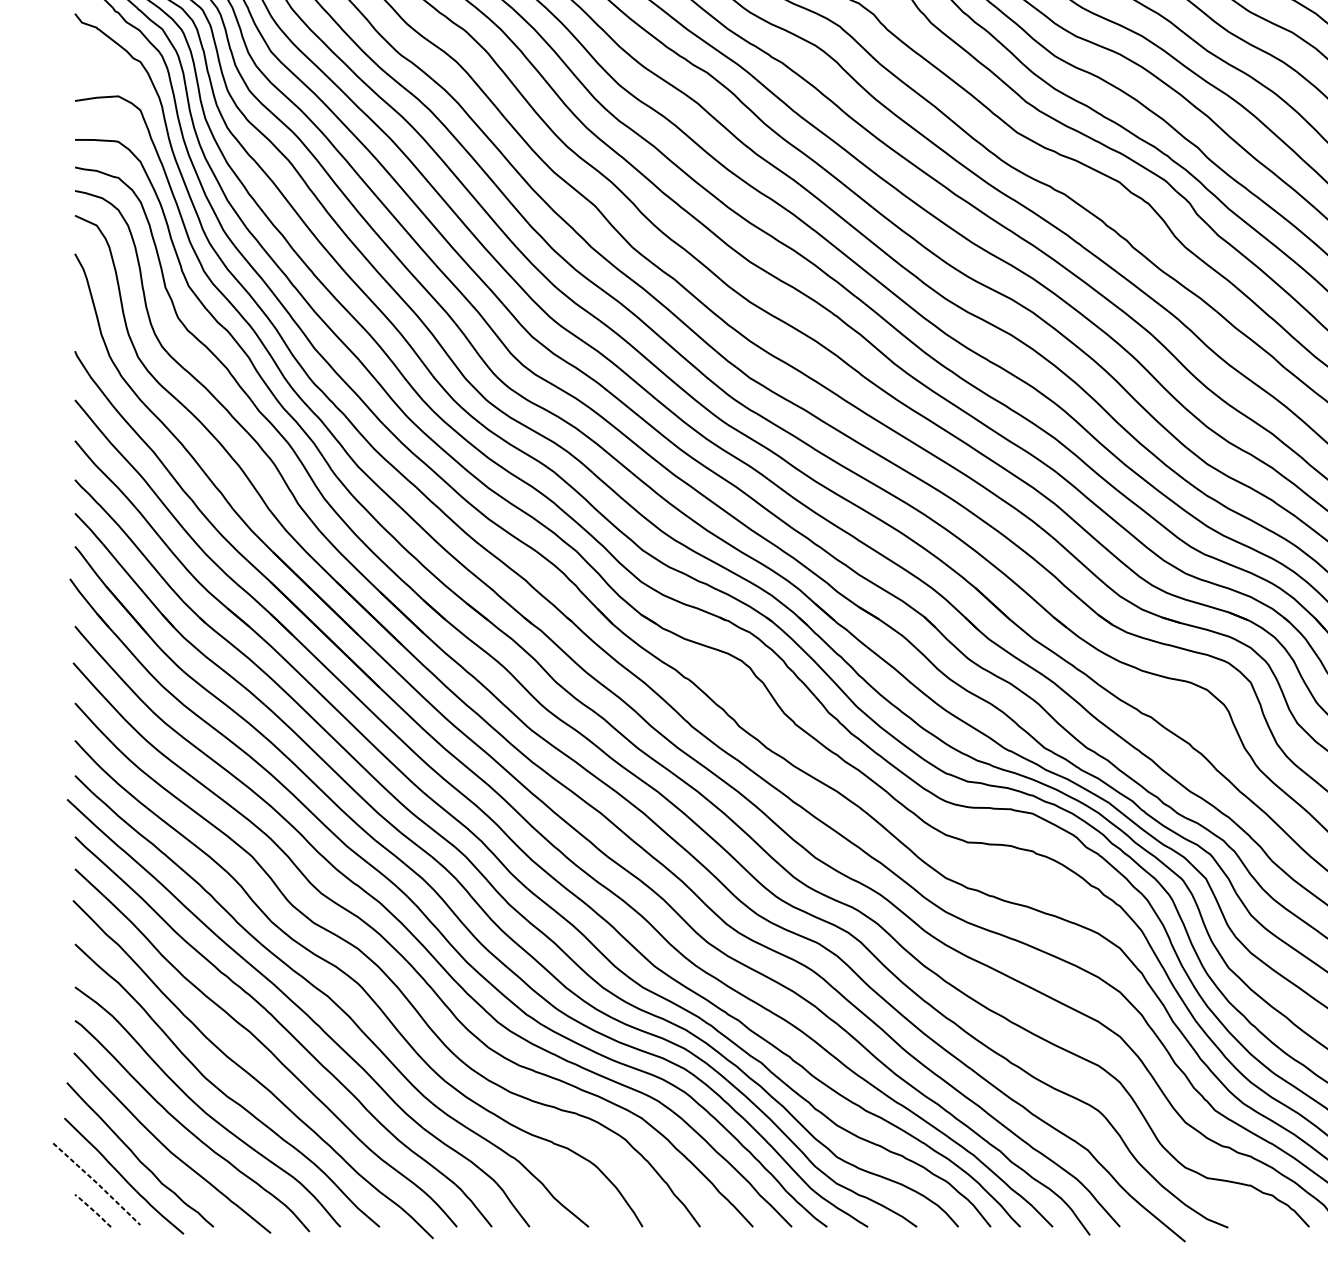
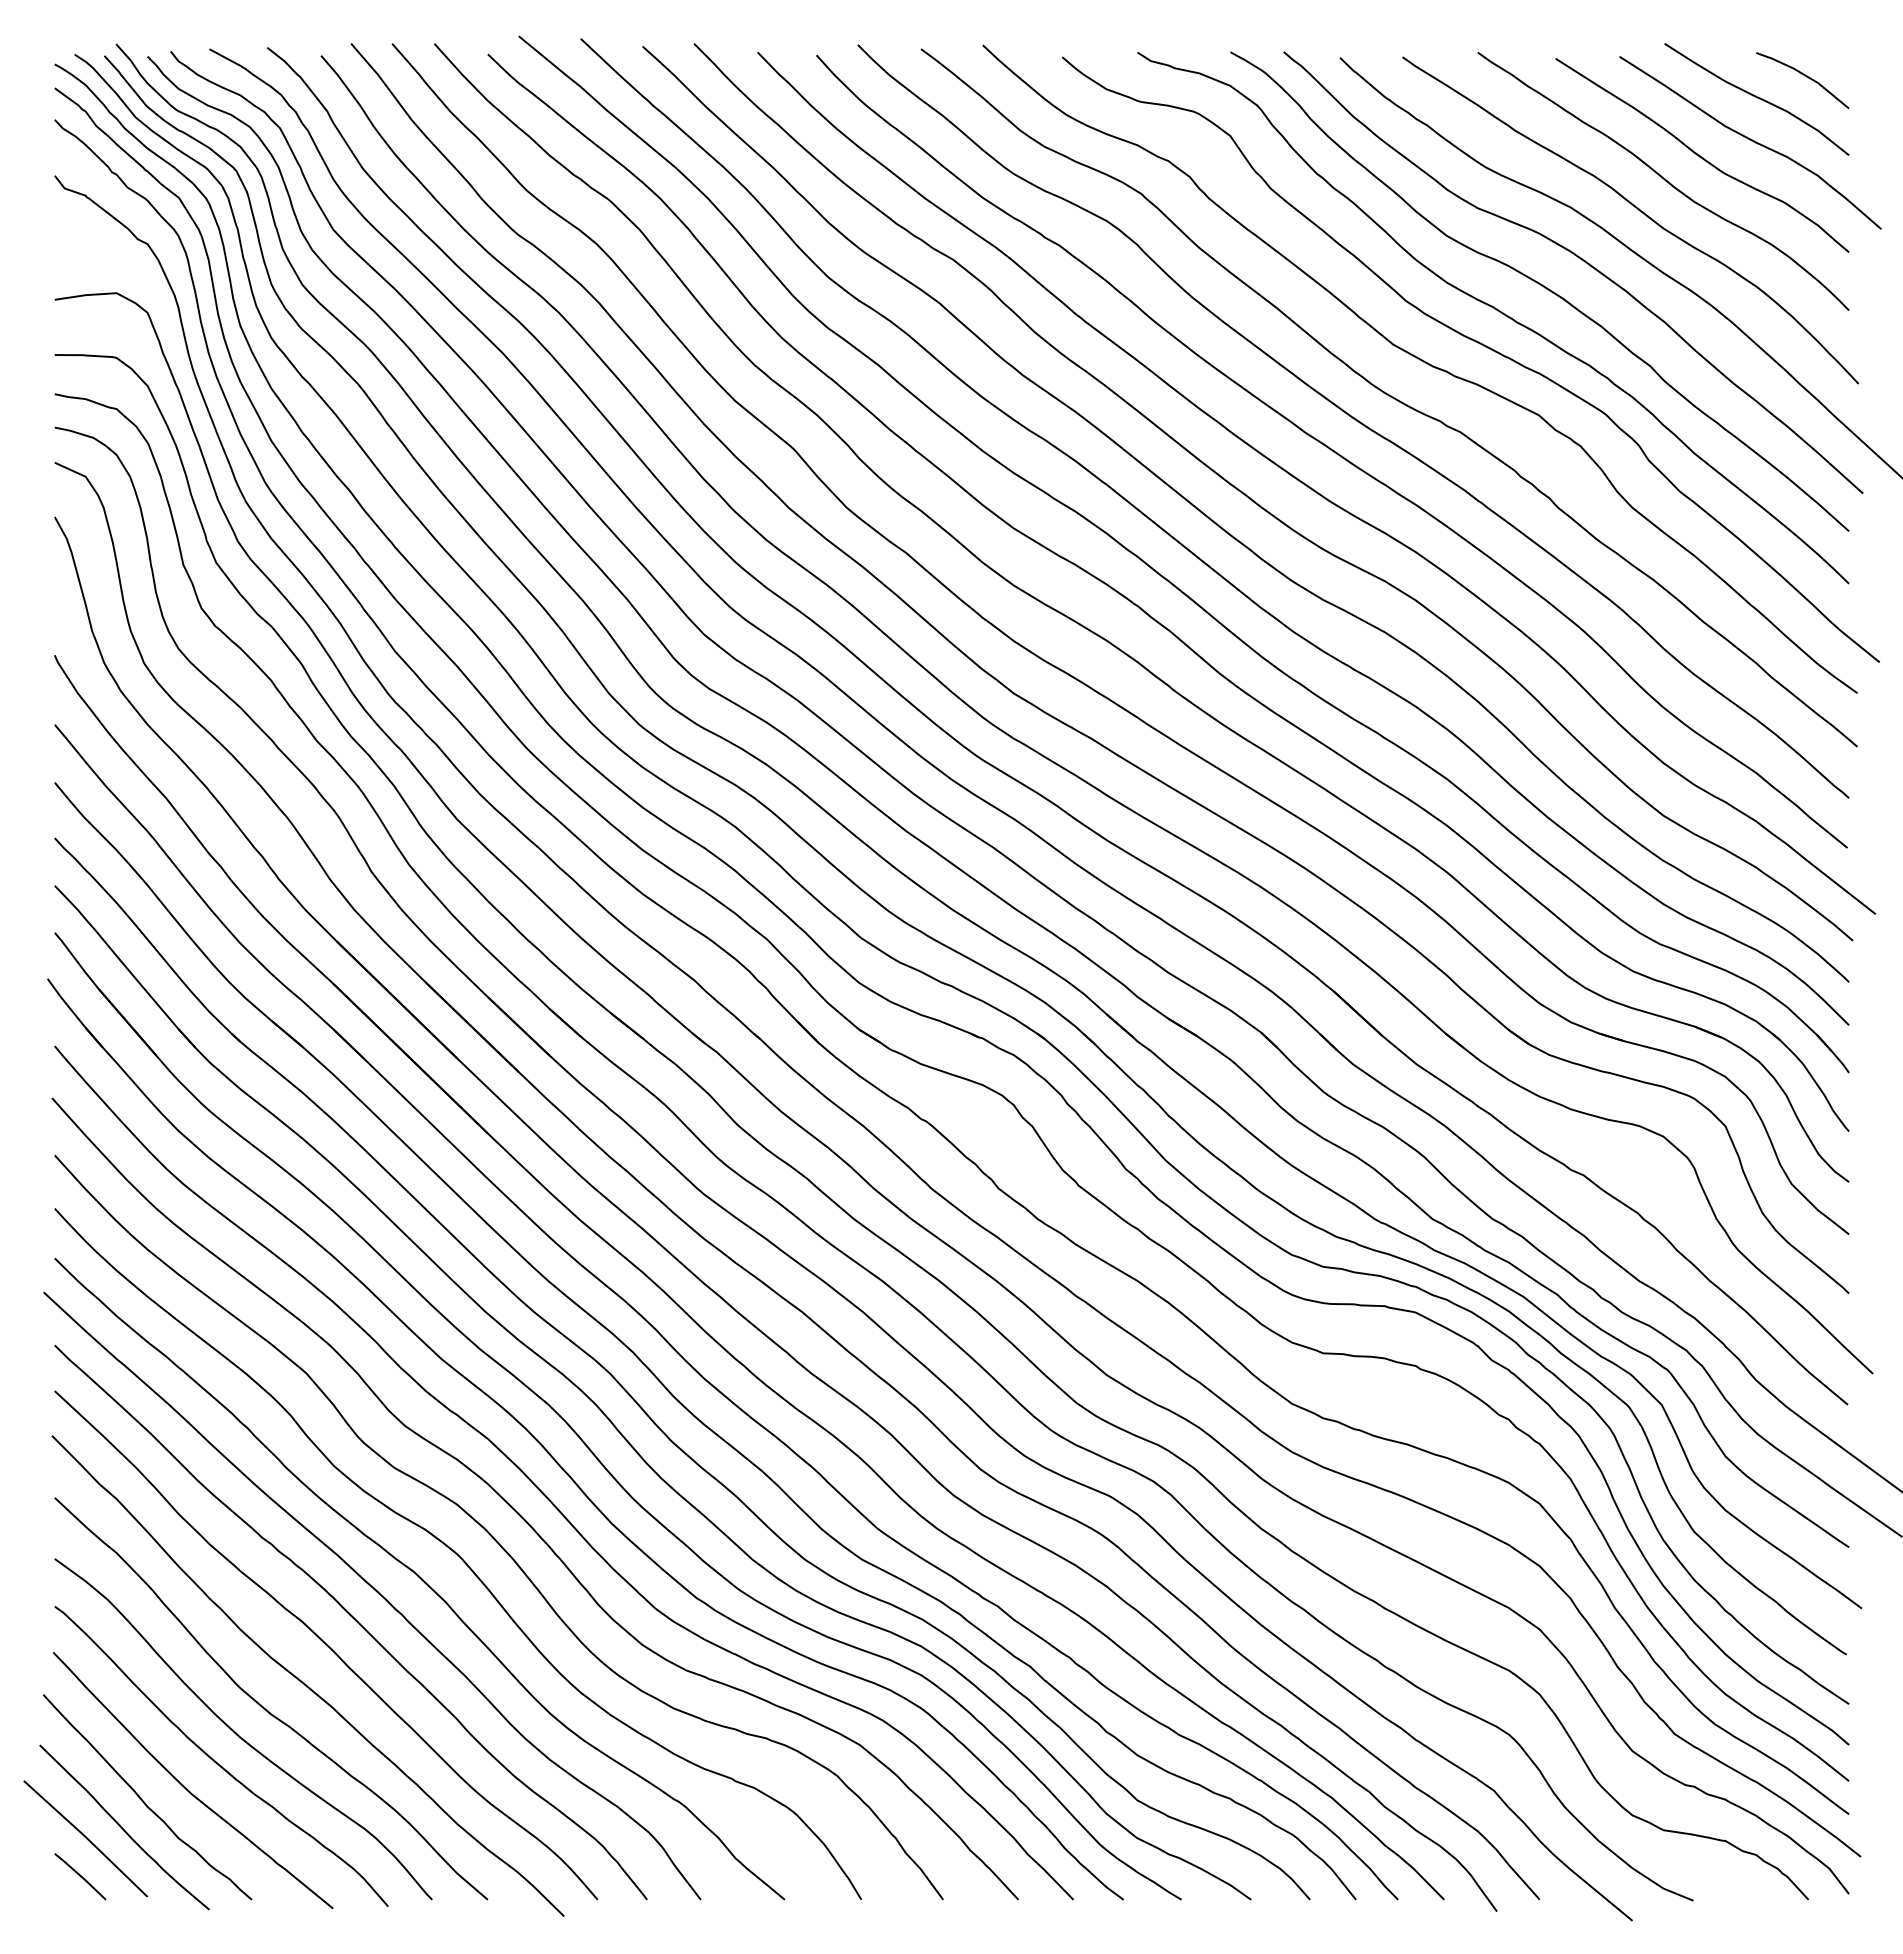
line: (97, 1183) -> (86, 1837), dashed -> solid
line: (93, 1210) -> (80, 1876), dashed -> solid

